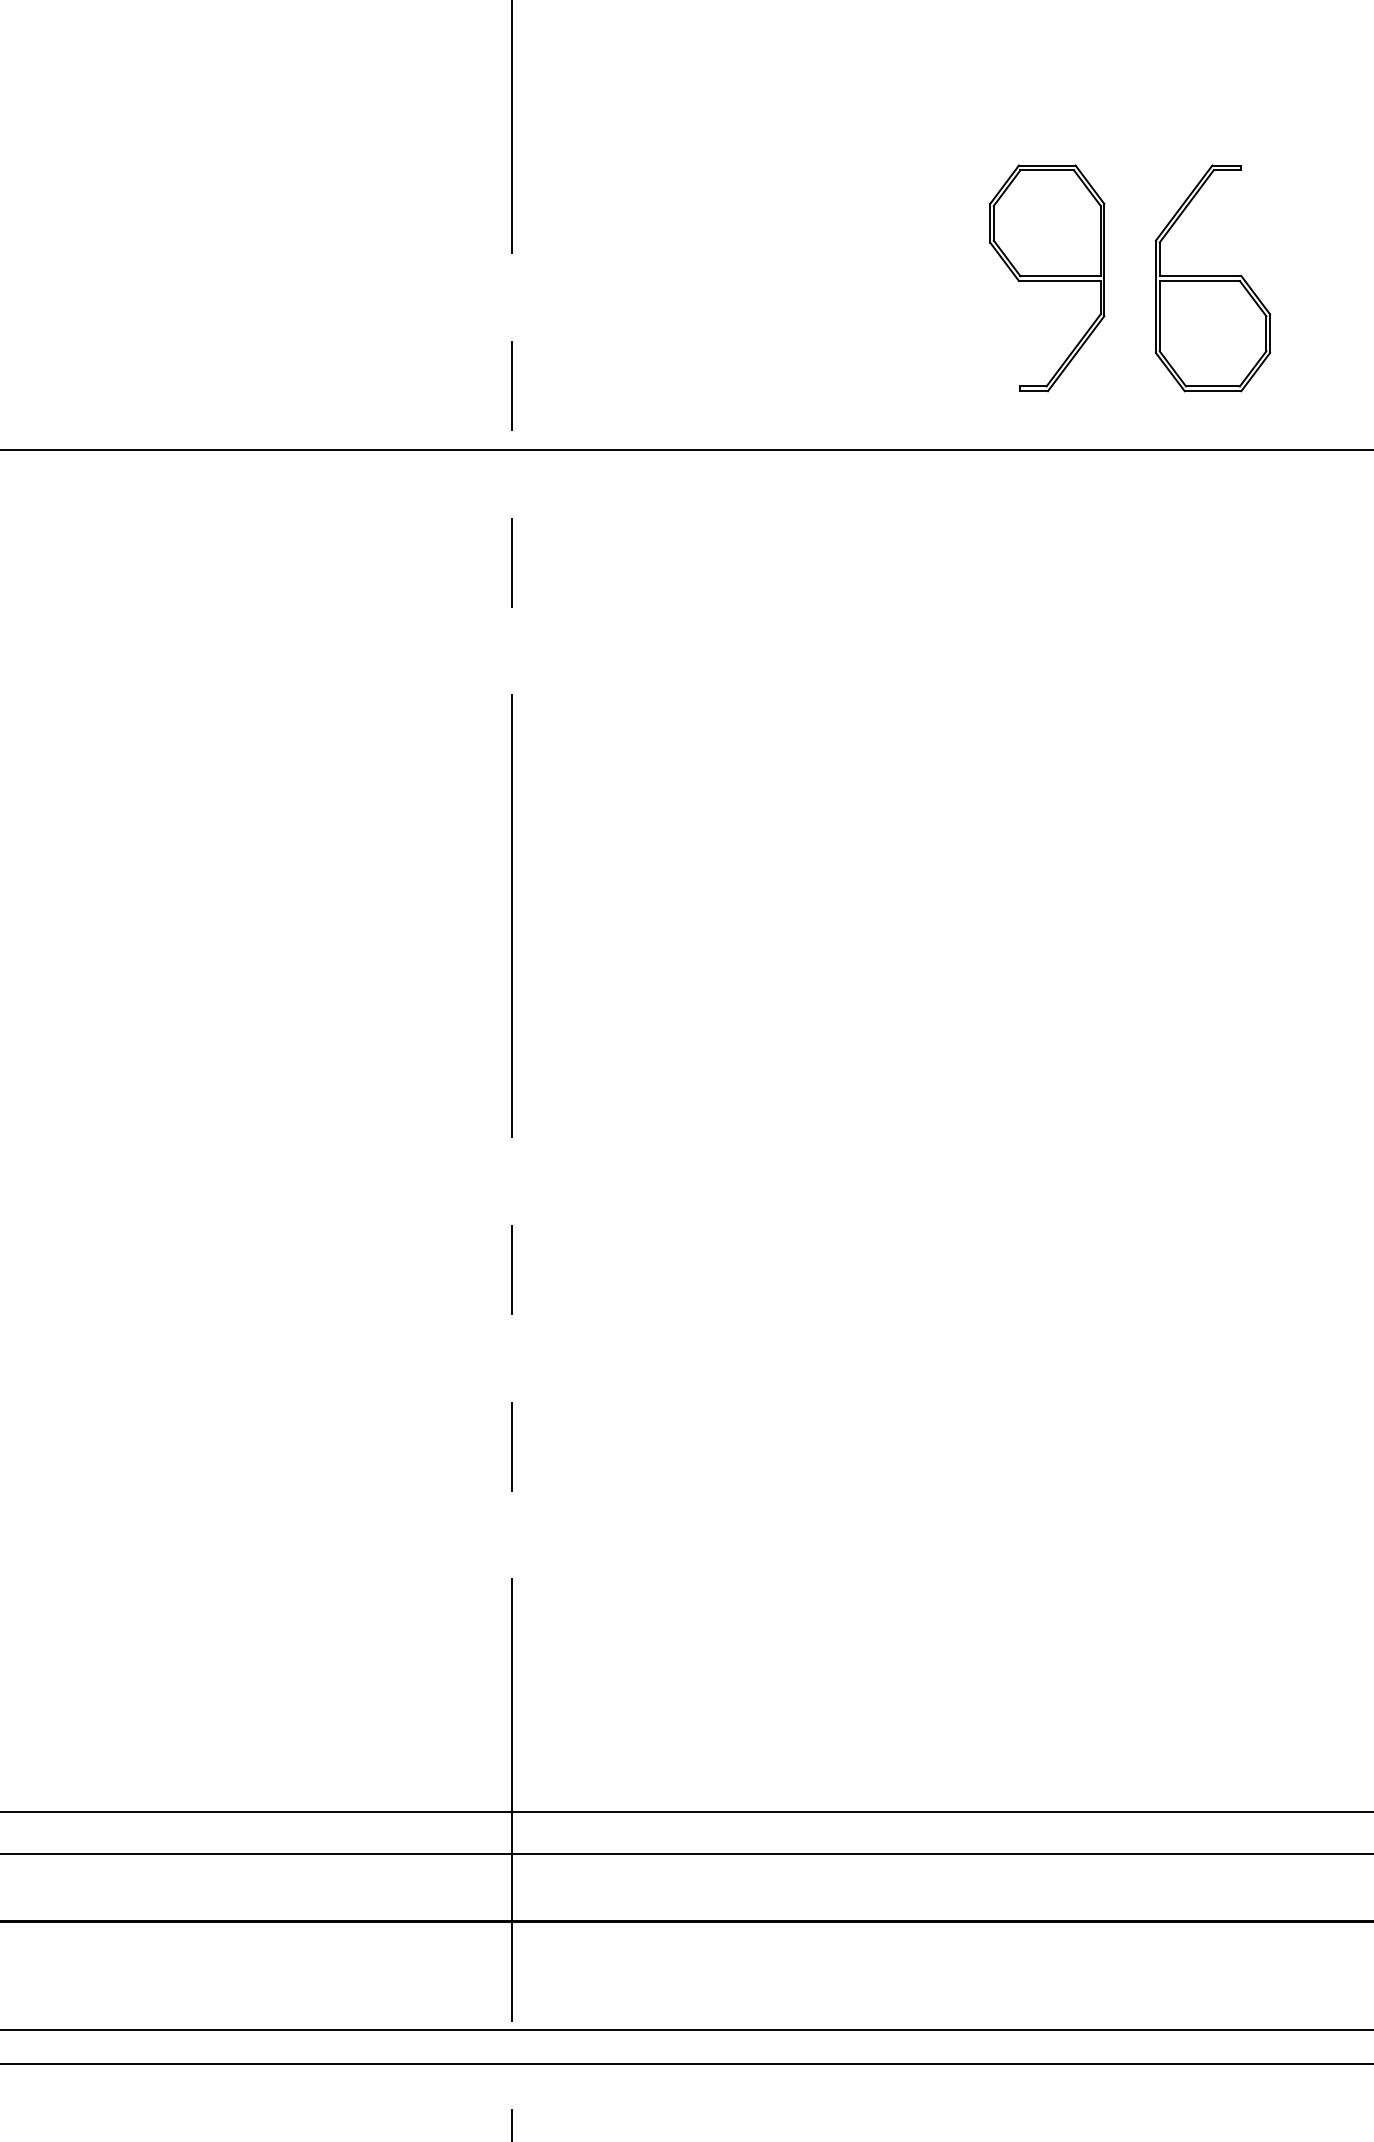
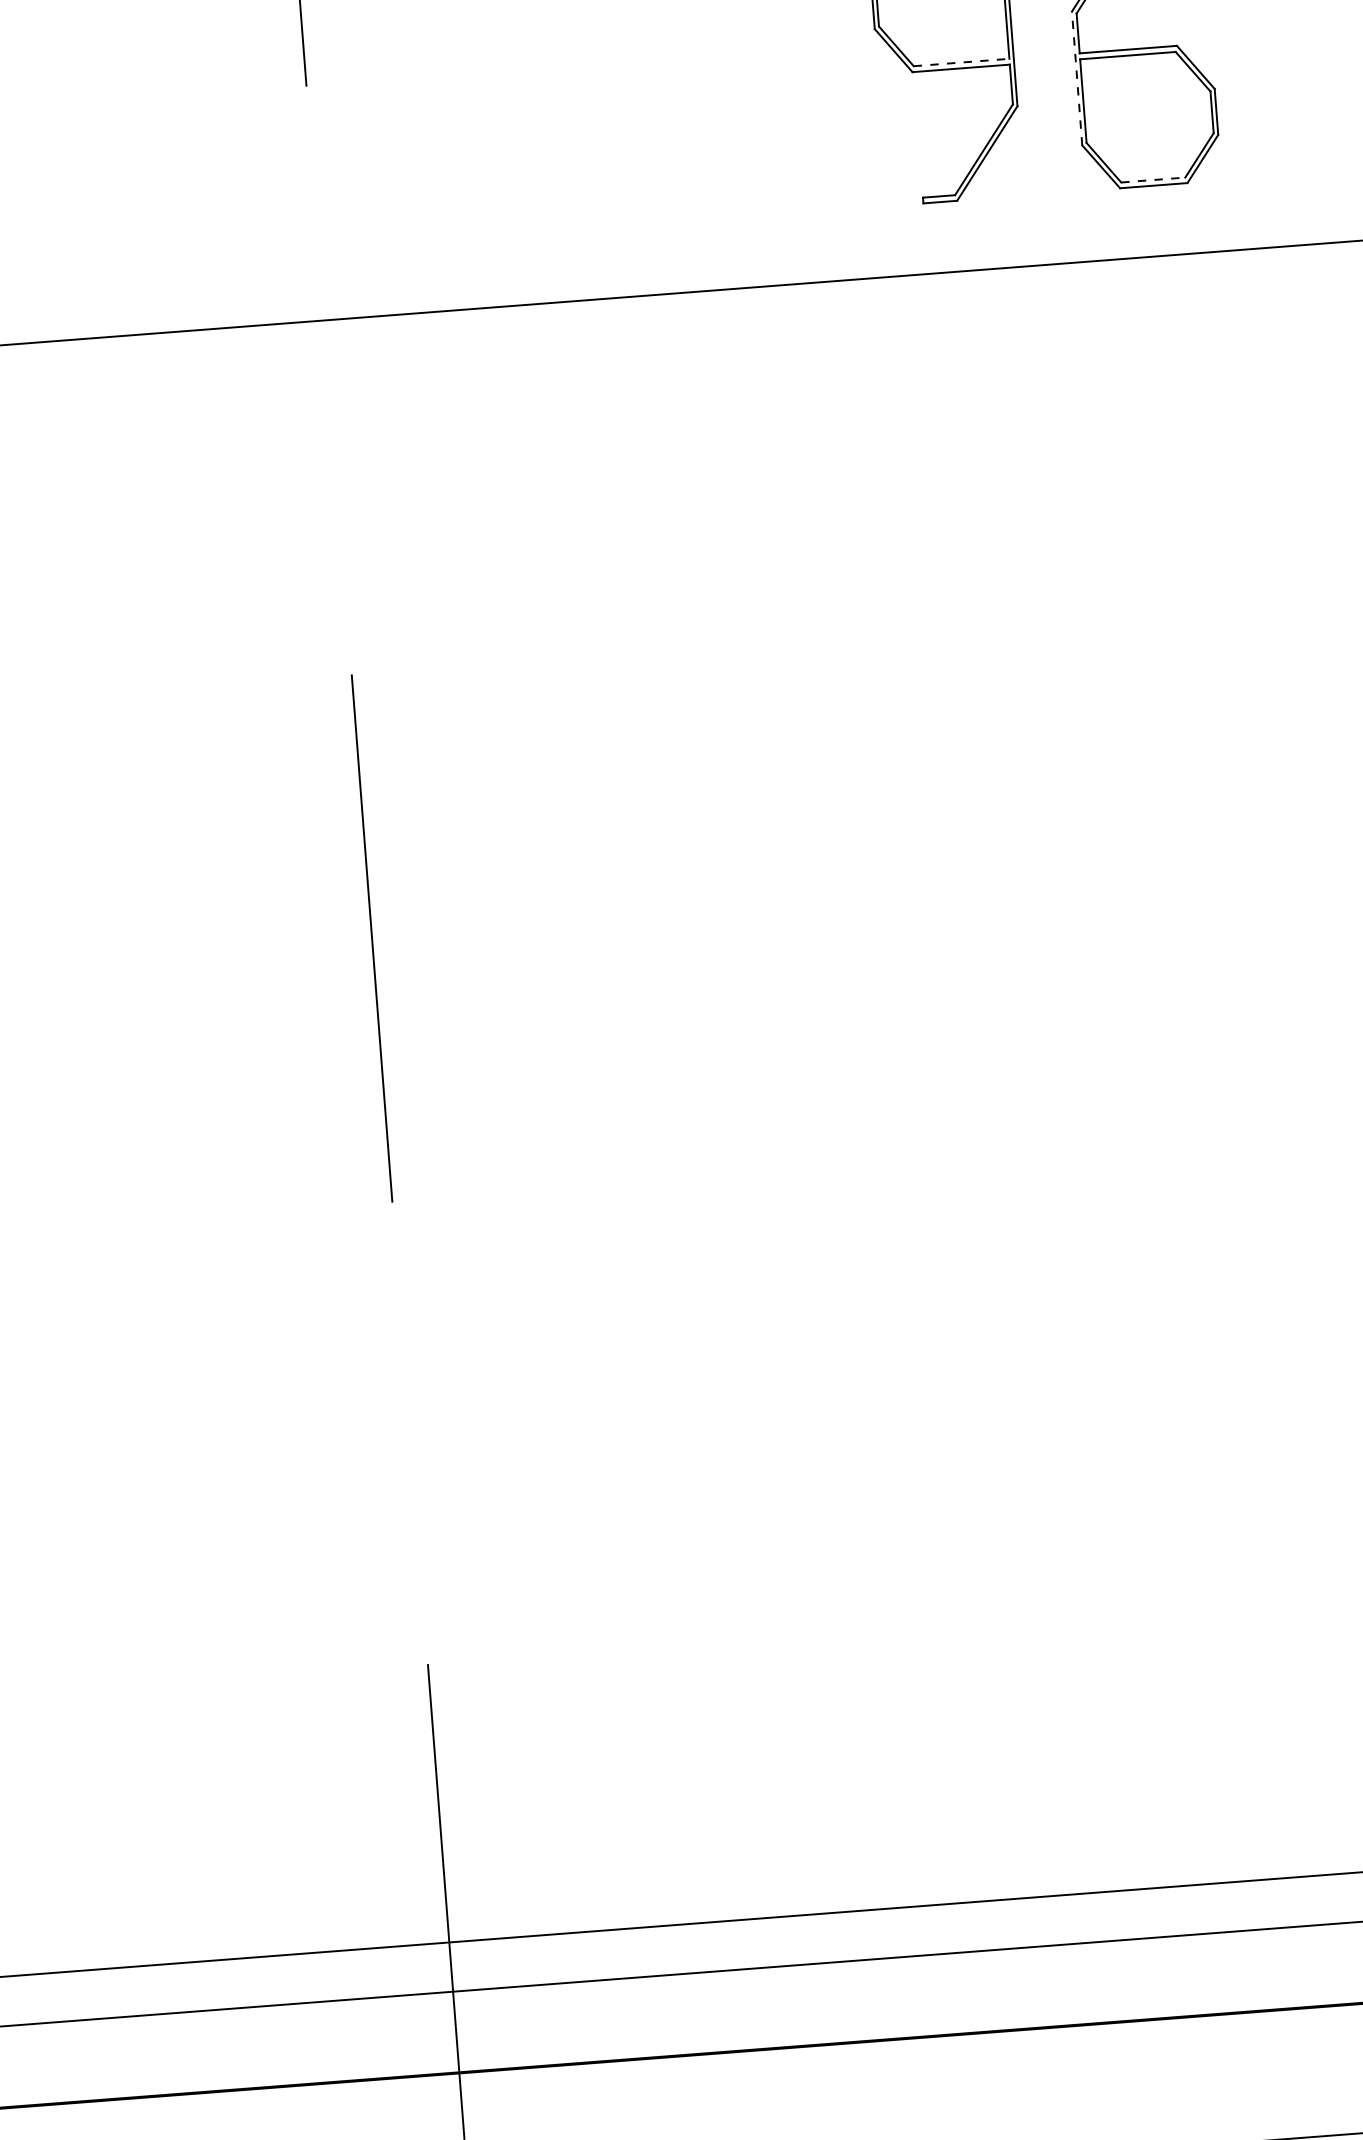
line: (1060, 276) -> (961, 63), solid -> dashed
line: (1155, 296) -> (1076, 78), solid -> dashed
line: (511, 385) -> (317, 243), removed
line: (1212, 386) -> (1152, 180), solid -> dashed
line: (512, 562) -> (335, 453), removed
line: (511, 915) -> (371, 937), moved
line: (512, 1269) -> (399, 1295), removed
line: (512, 1446) -> (416, 1506), removed

